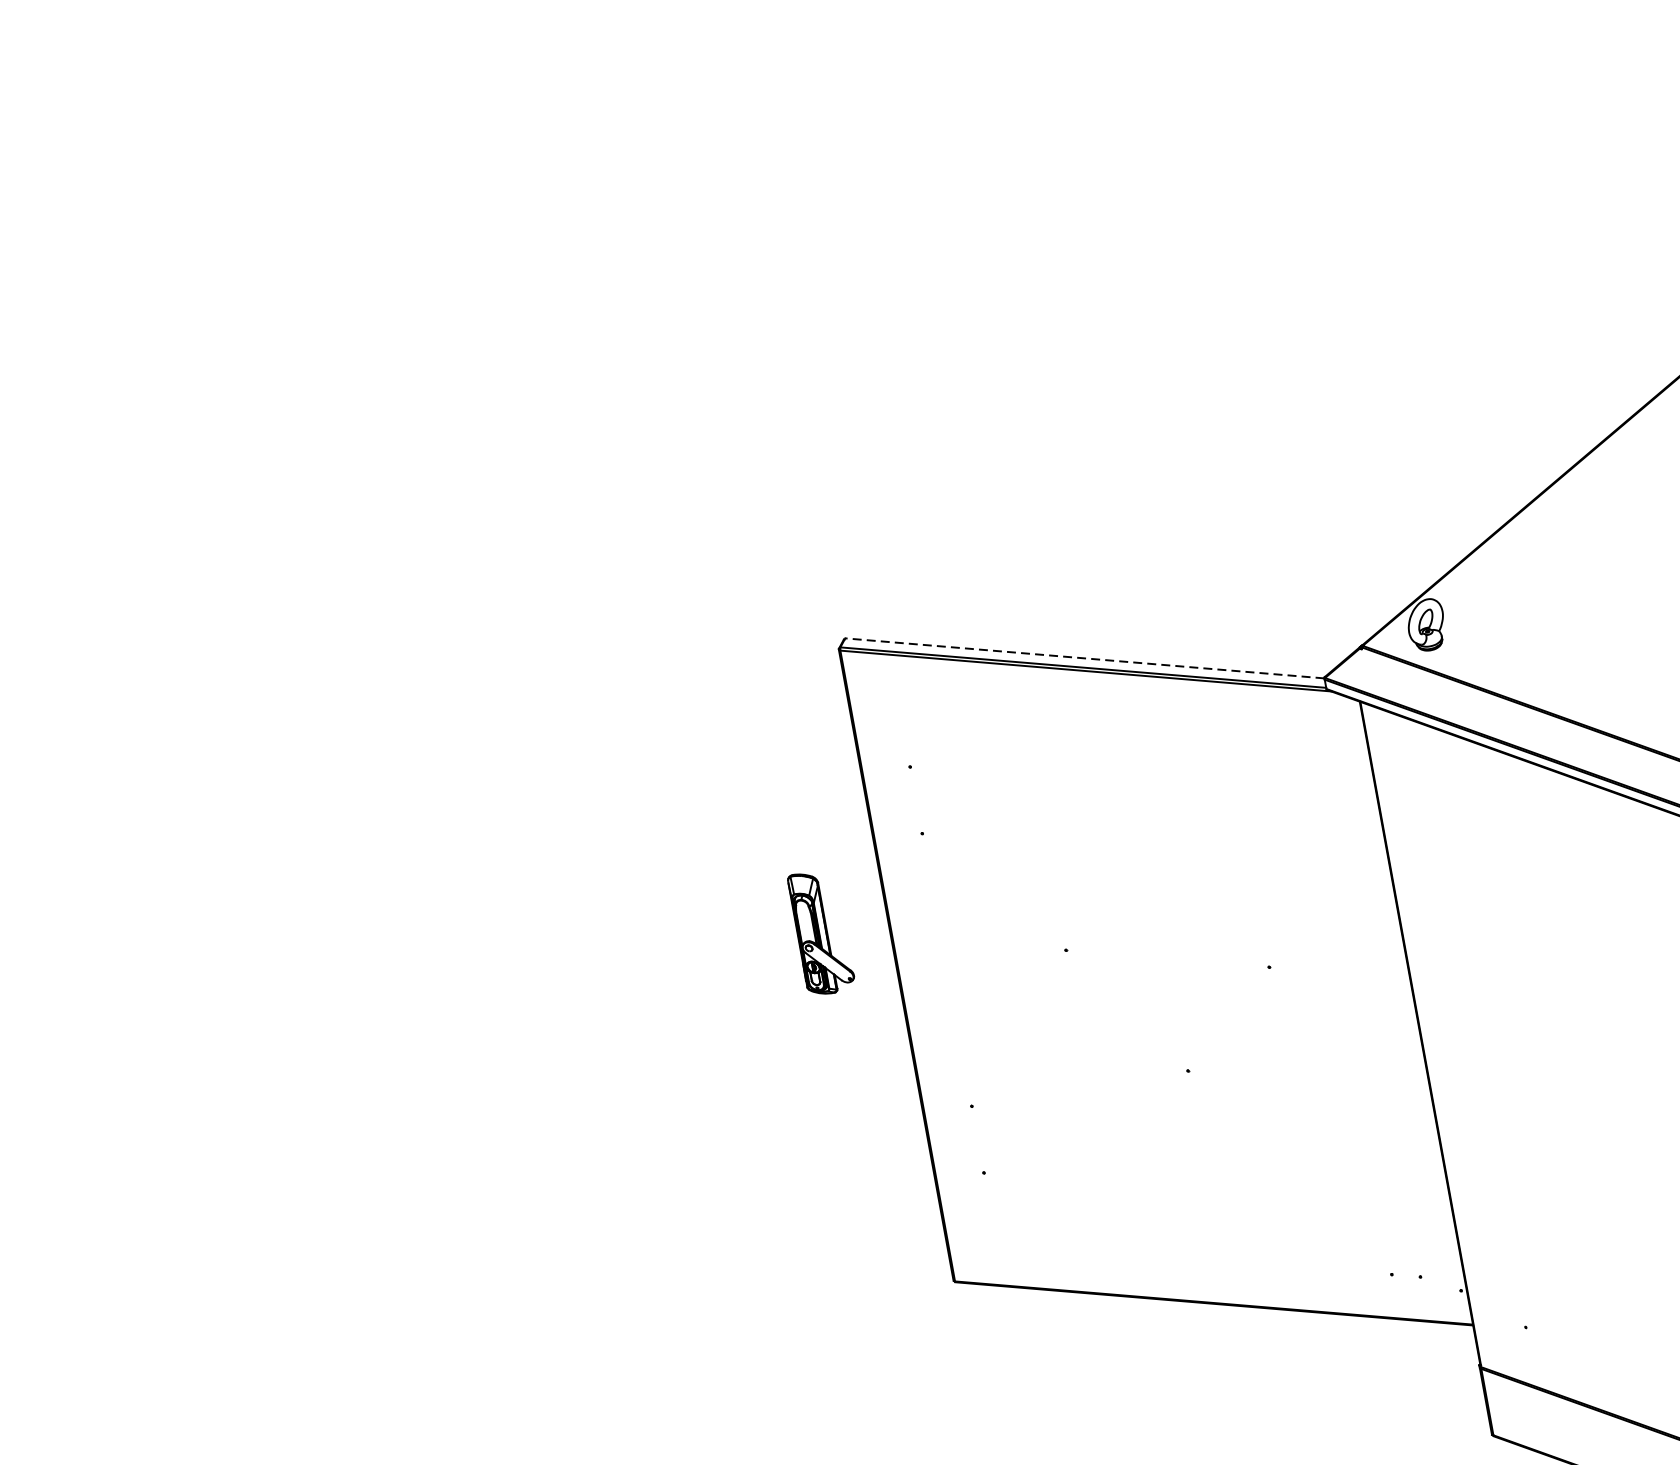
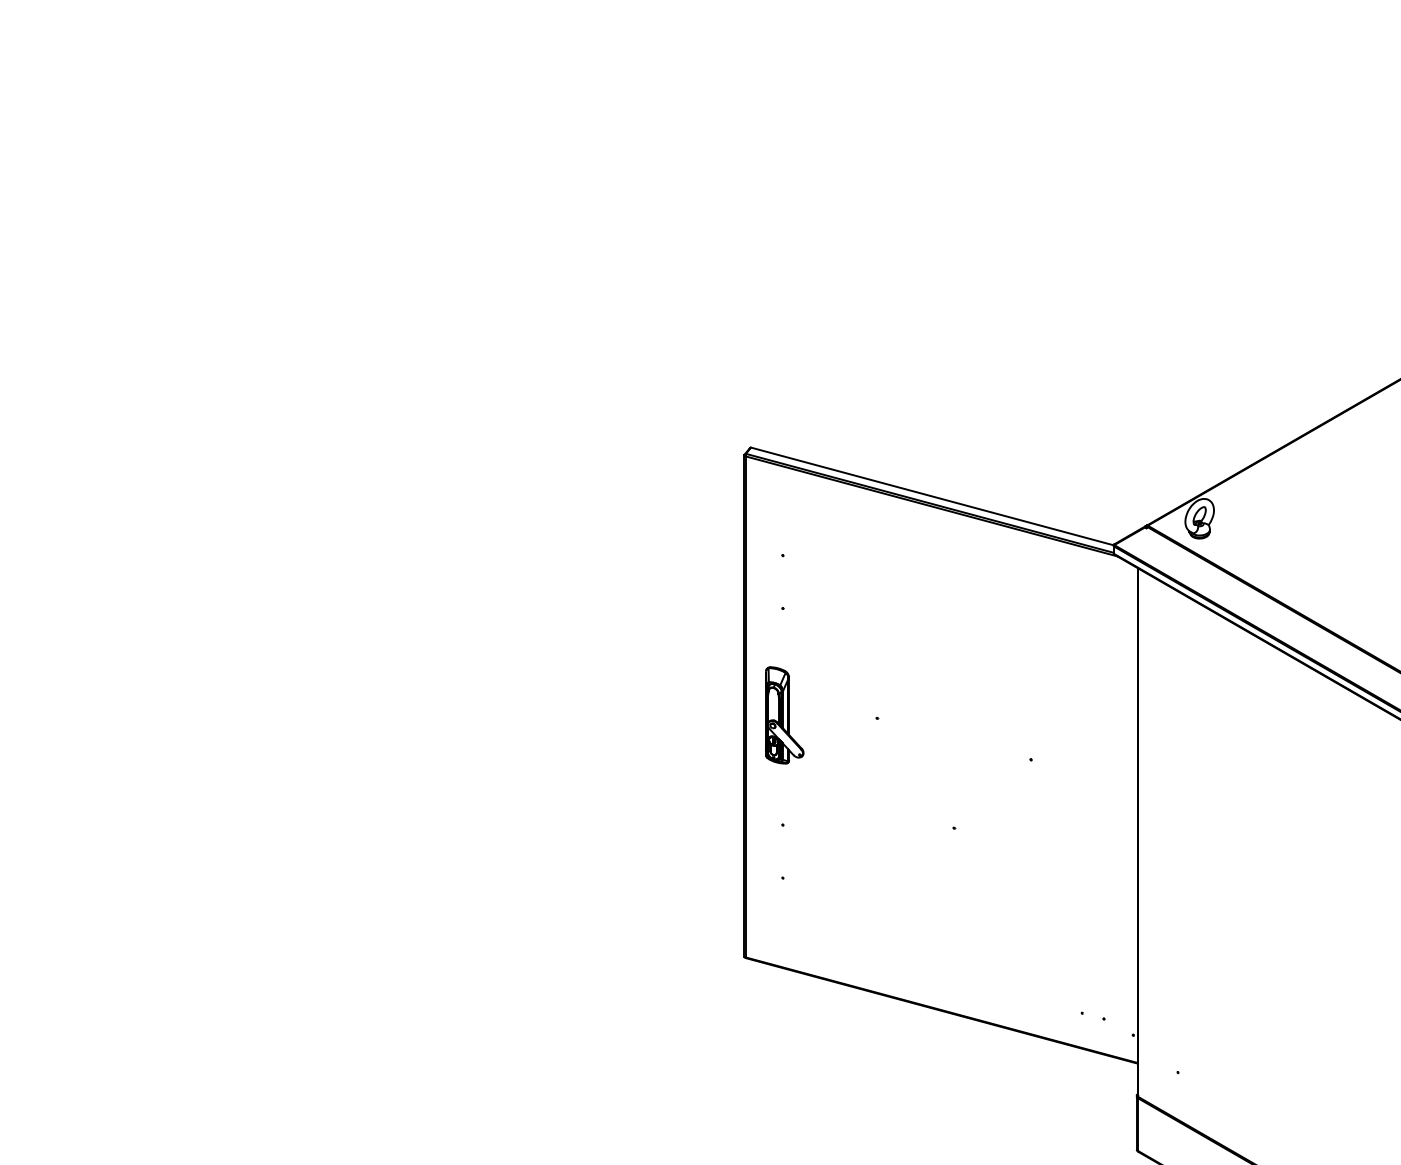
line: (1084, 658) -> (932, 496), dashed -> solid
part: (821, 932) -> (784, 715), moved

